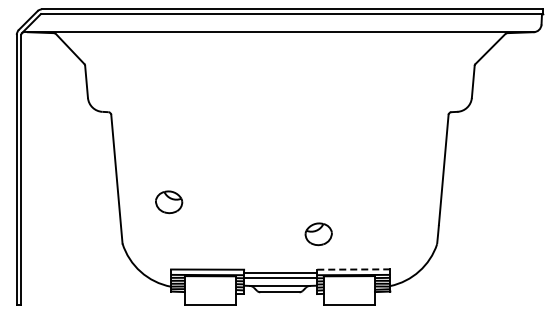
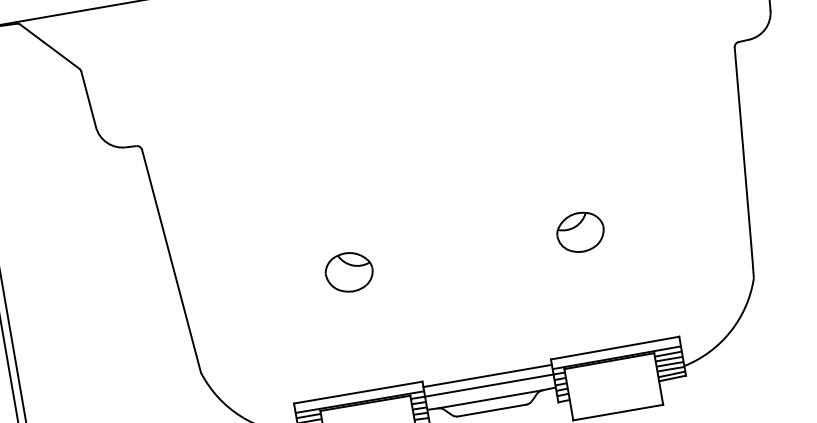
part: (169, 202) -> (350, 272), moved
part: (318, 234) -> (580, 232), moved
line: (353, 269) -> (614, 348), dashed -> solid

